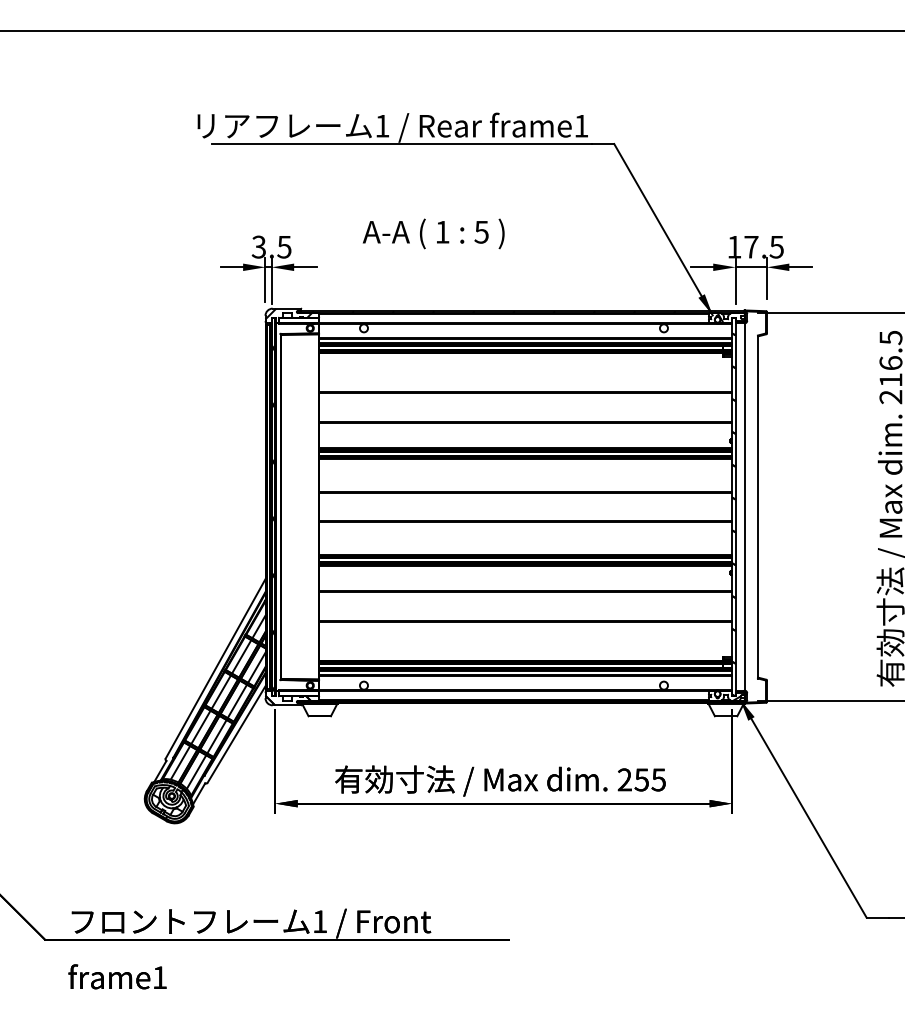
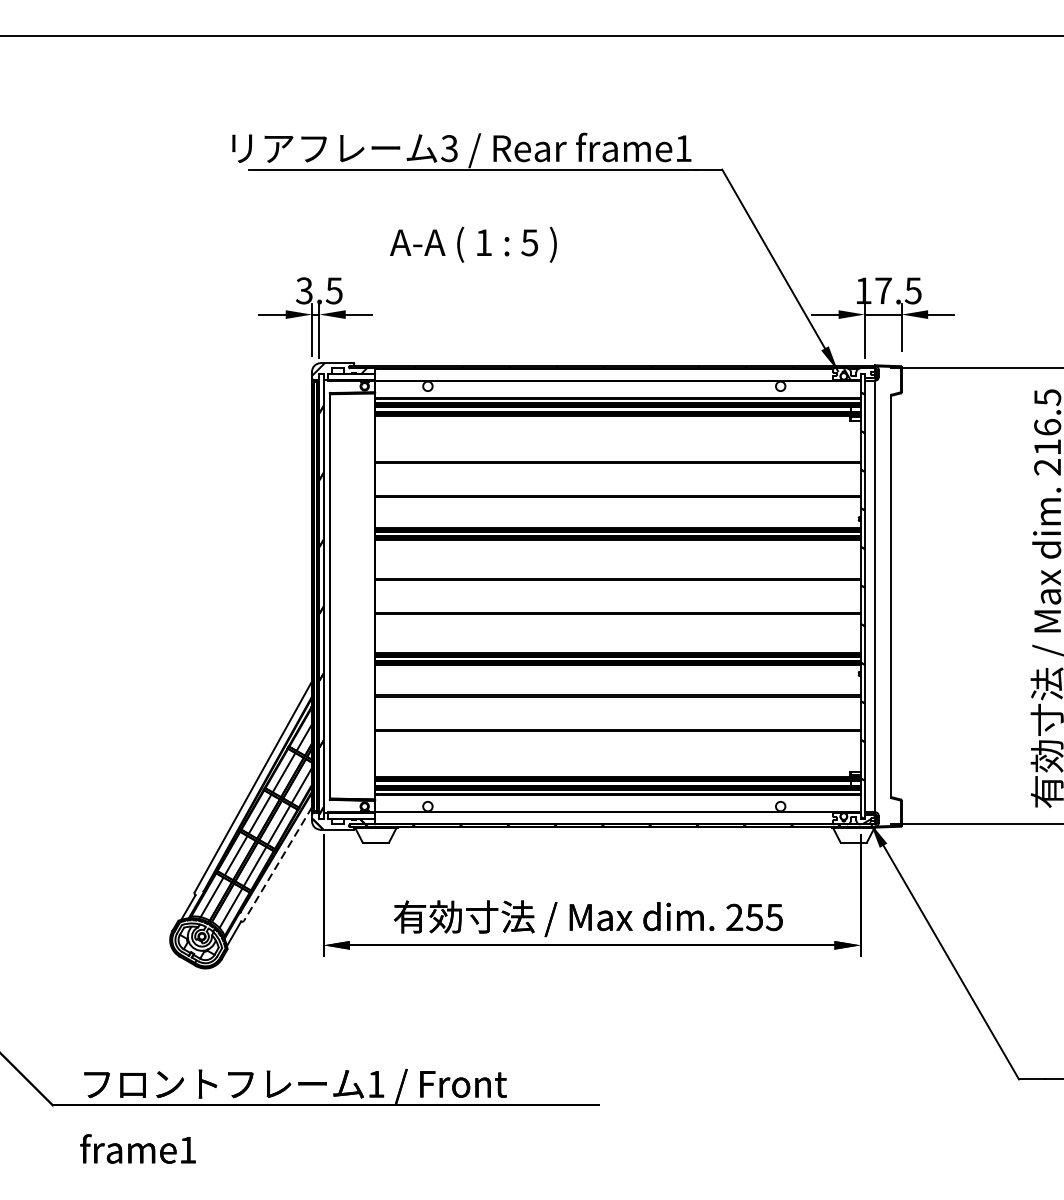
text: (382, 125) -> (449, 147), 1 -> 3
text: (433, 233) -> (473, 244), moved
line: (236, 734) -> (277, 864), solid -> dashed

